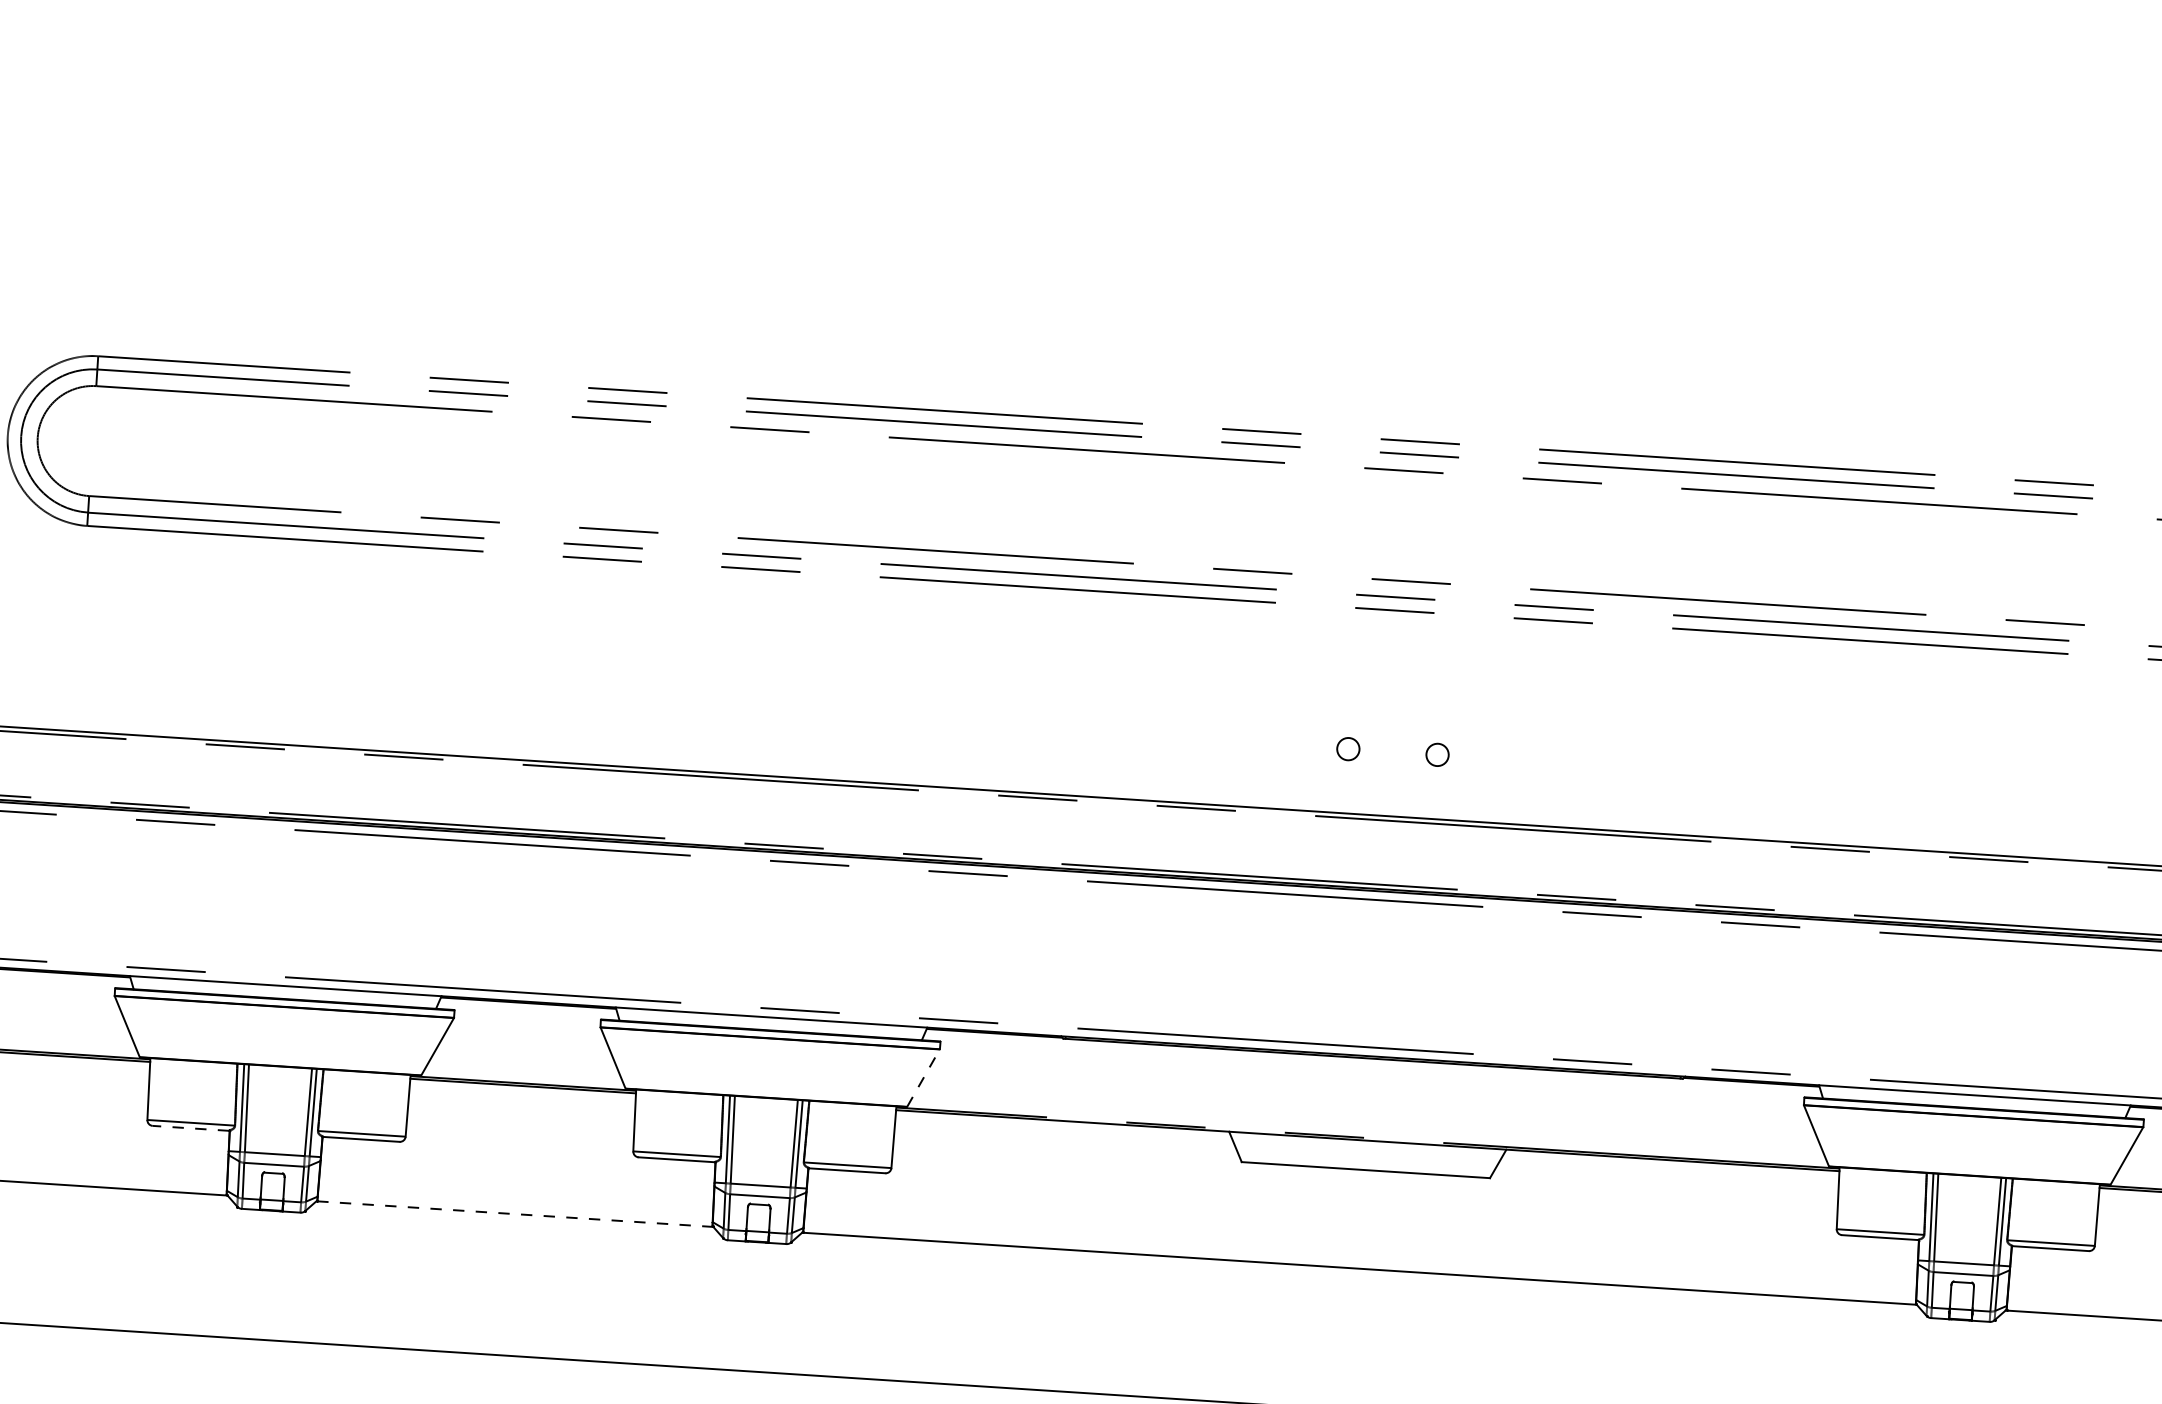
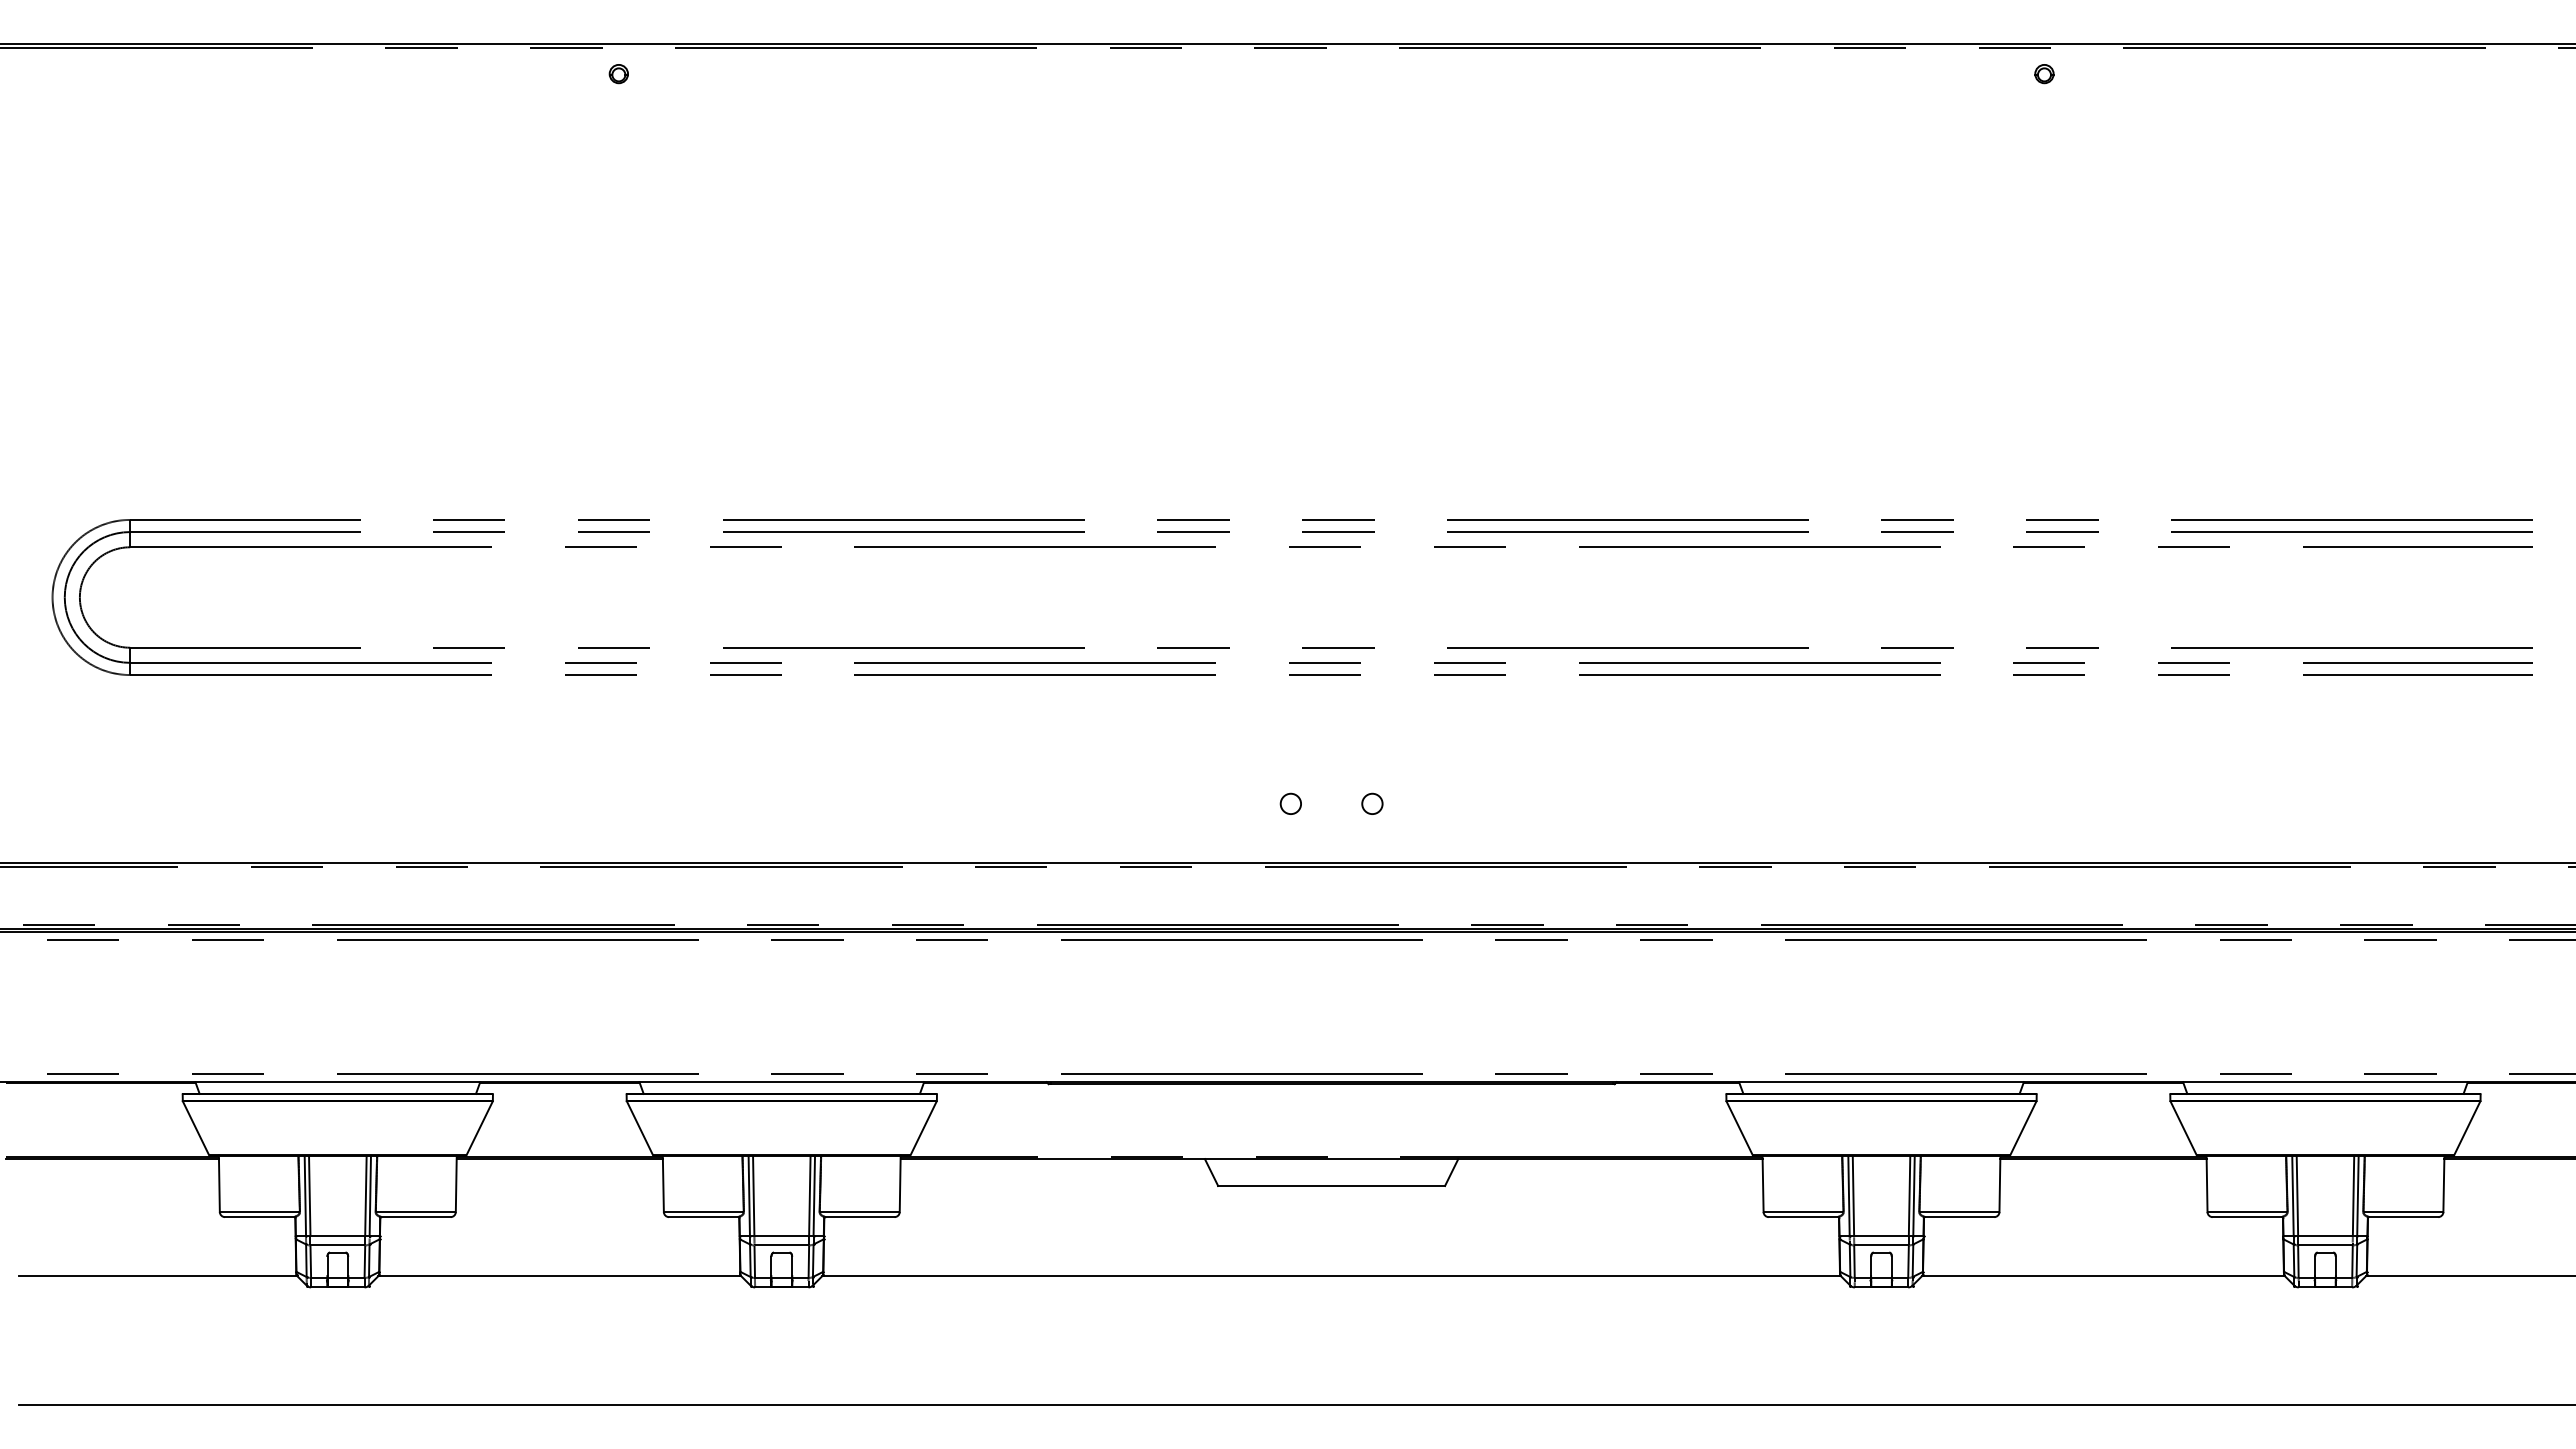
line: (923, 1077) -> (923, 1127), dashed -> solid
line: (190, 1128) -> (259, 1217), dashed -> solid
line: (514, 1214) -> (559, 1276), dashed -> solid

